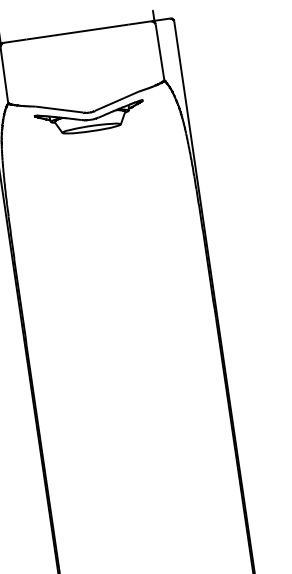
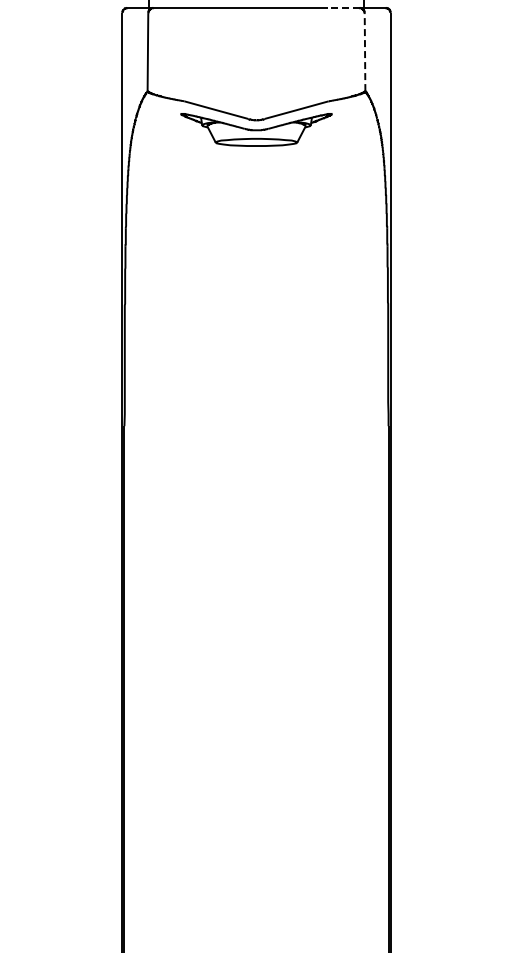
line: (139, 22) -> (343, 7), solid -> dashed
line: (160, 51) -> (365, 51), solid -> dashed

